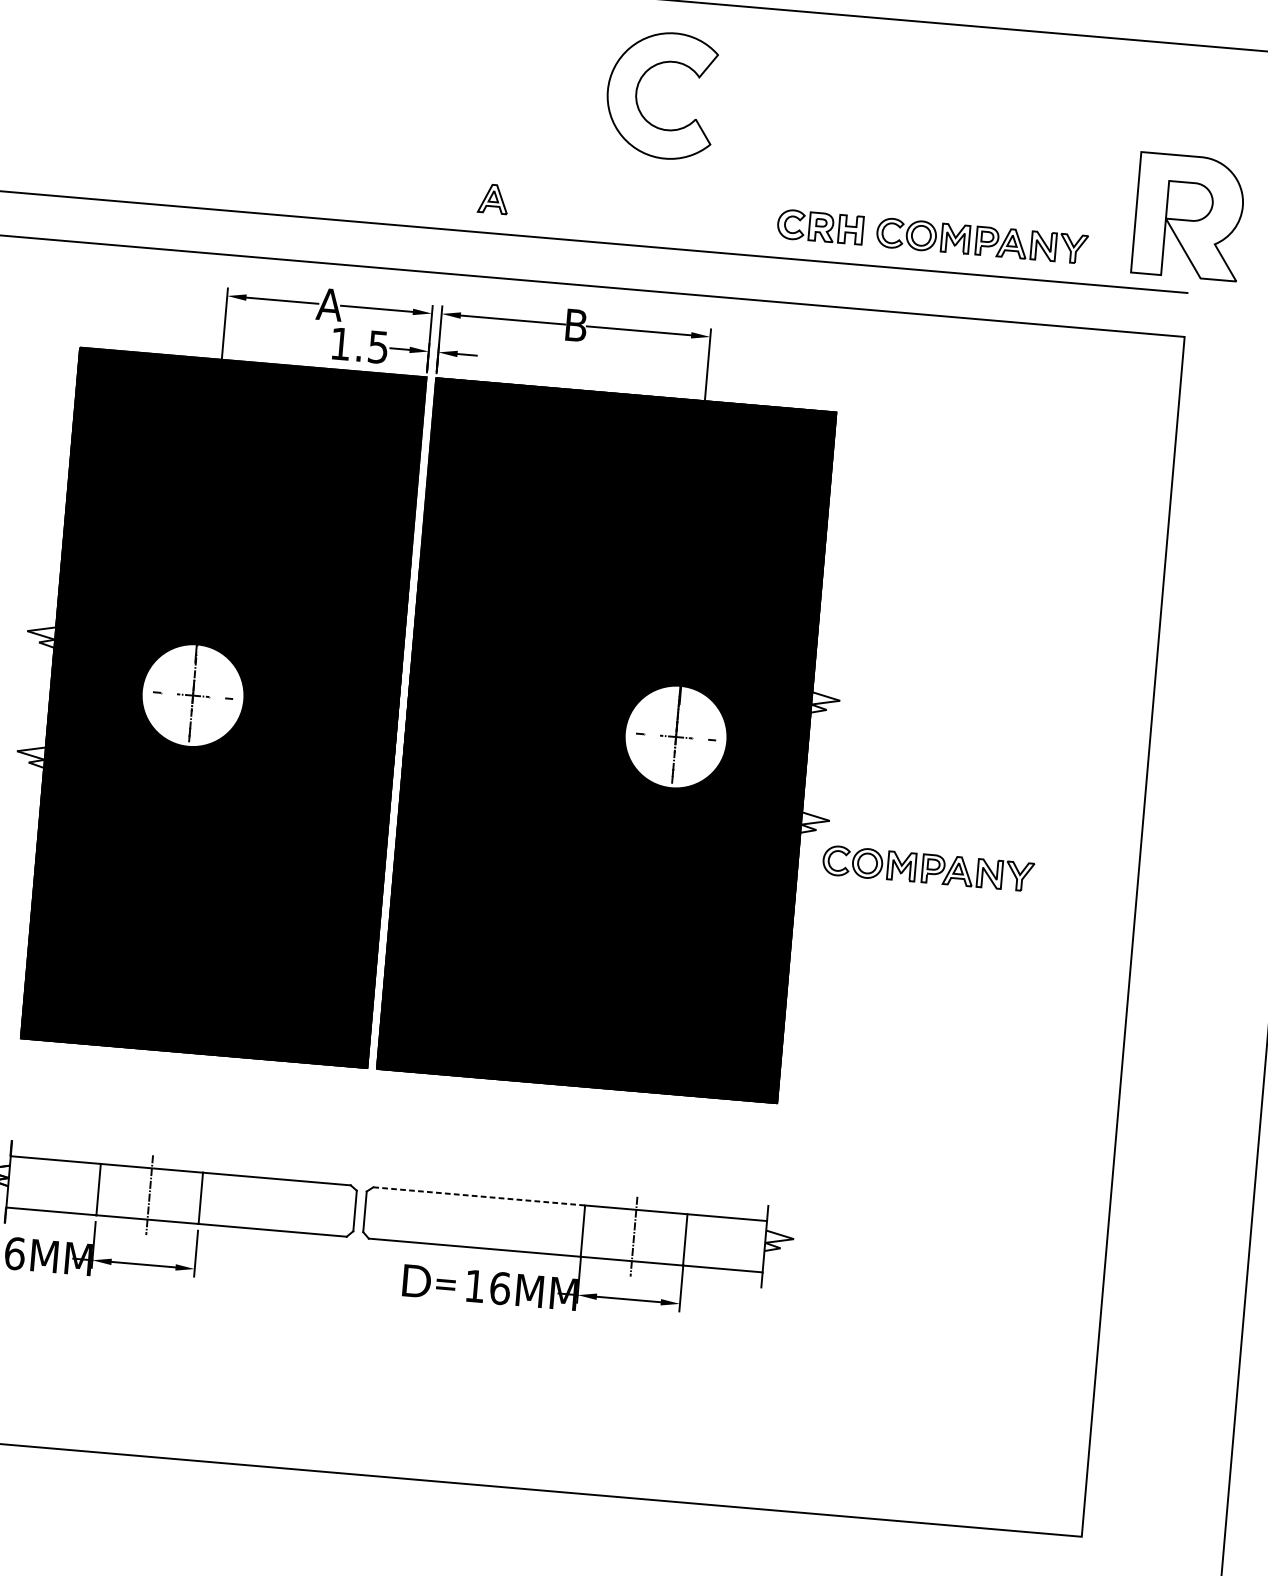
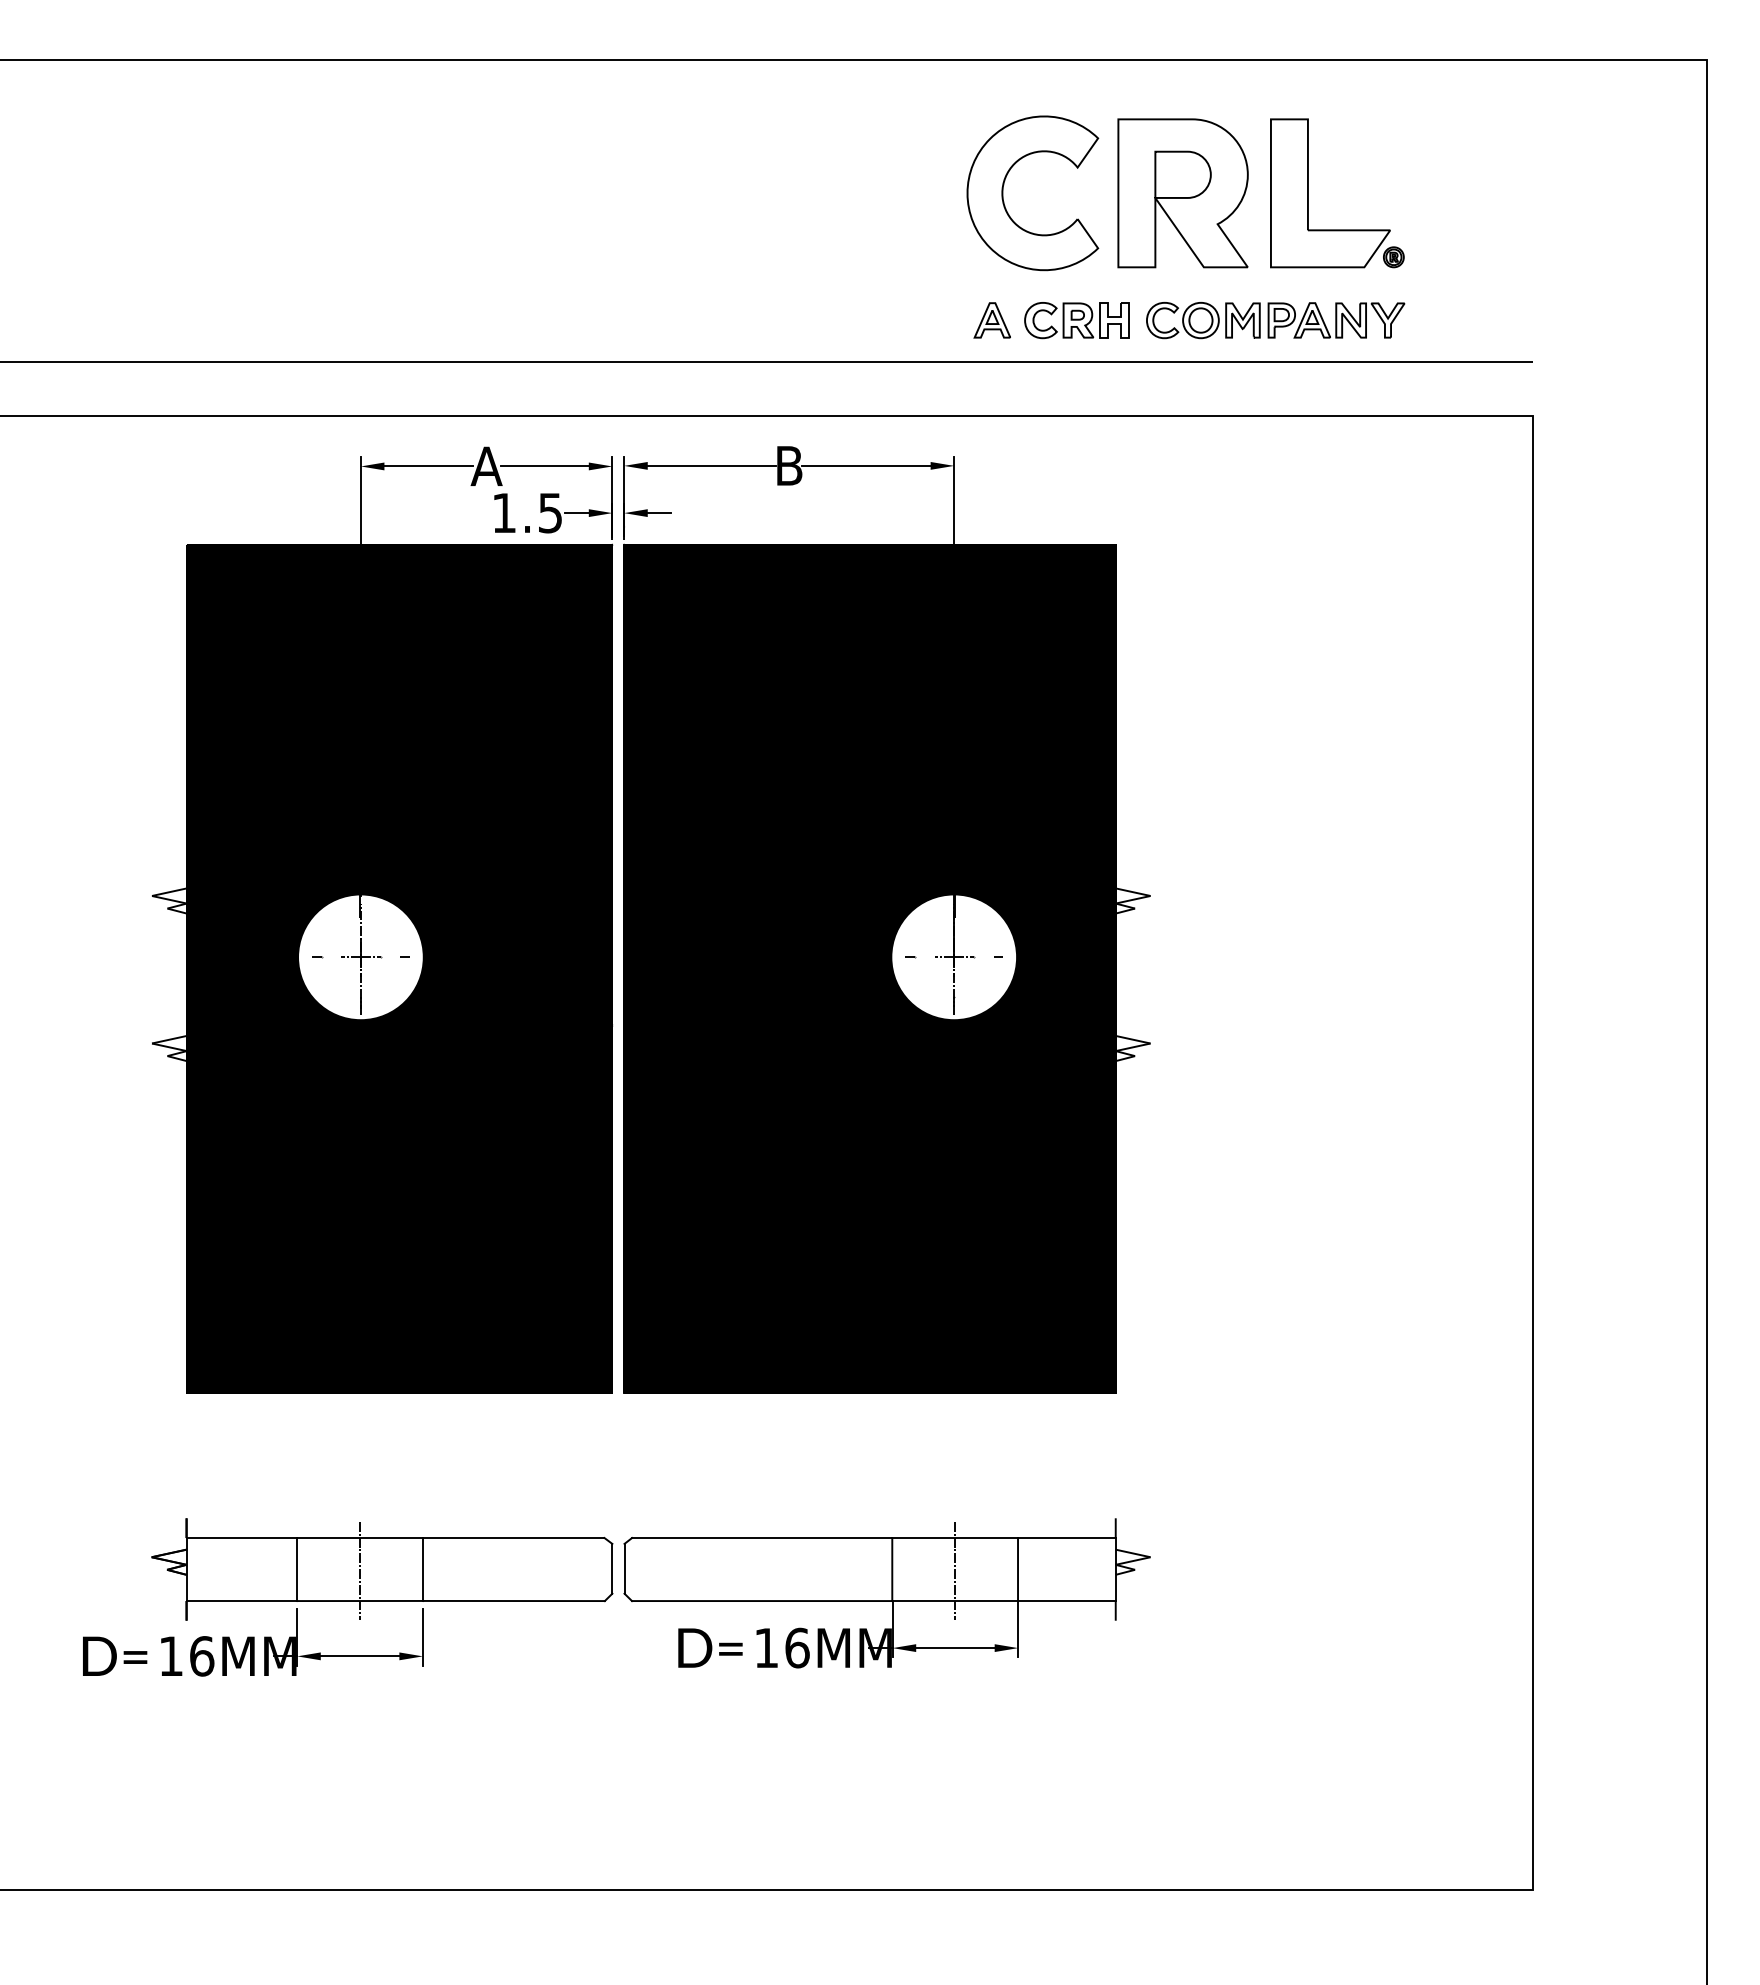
part: (637, 93) -> (1003, 193), moved
part: (1017, 139) -> (1308, 193), added
part: (492, 199) -> (991, 320), moved
part: (1188, 216) -> (1182, 193), moved
part: (928, 868) -> (1275, 1091), removed
line: (479, 1196) -> (762, 1538), dashed -> solid

